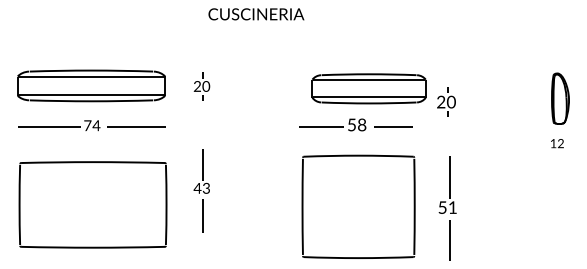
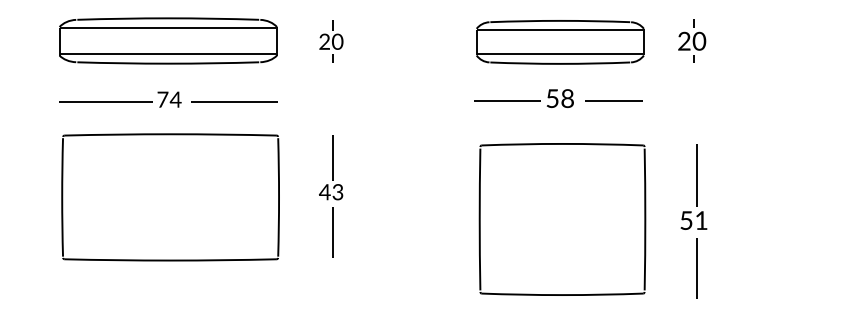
part: (368, 88) -> (559, 41), moved
part: (446, 101) -> (692, 40), moved
part: (92, 204) -> (169, 196), moved

